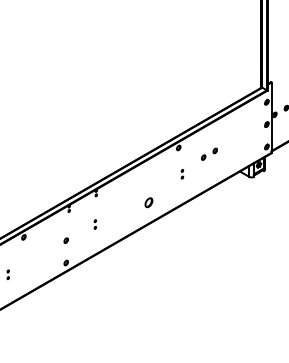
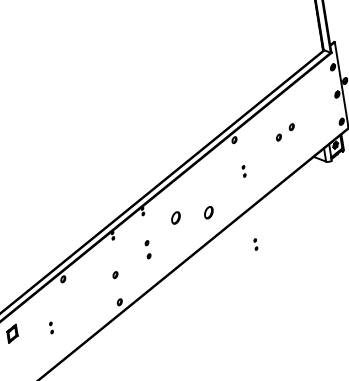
part: (209, 153) -> (285, 131), moved
part: (121, 202) -> (175, 217), added
part: (94, 224) -> (146, 249), size x1.6
part: (182, 234) -> (255, 244), added

